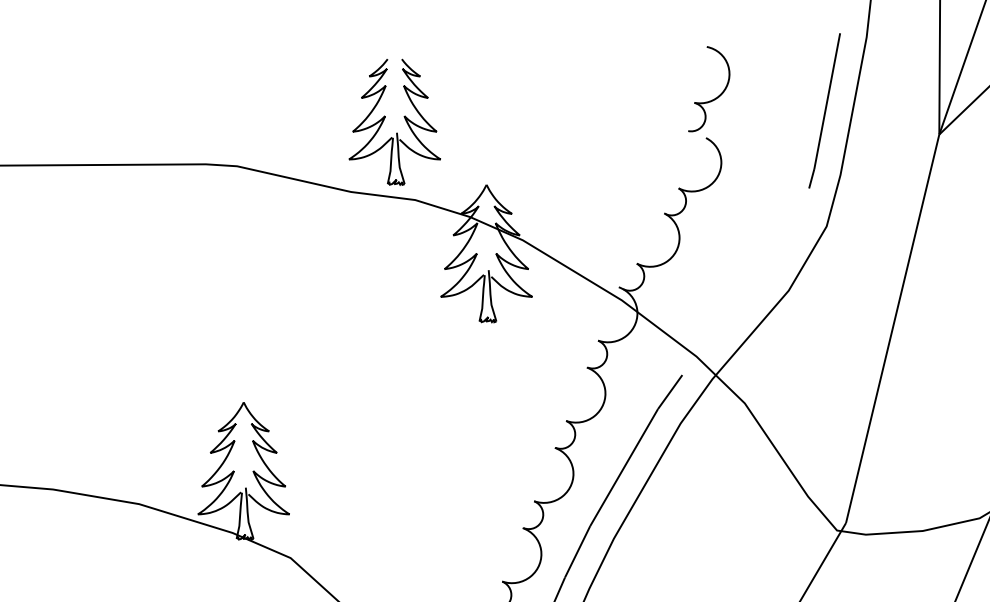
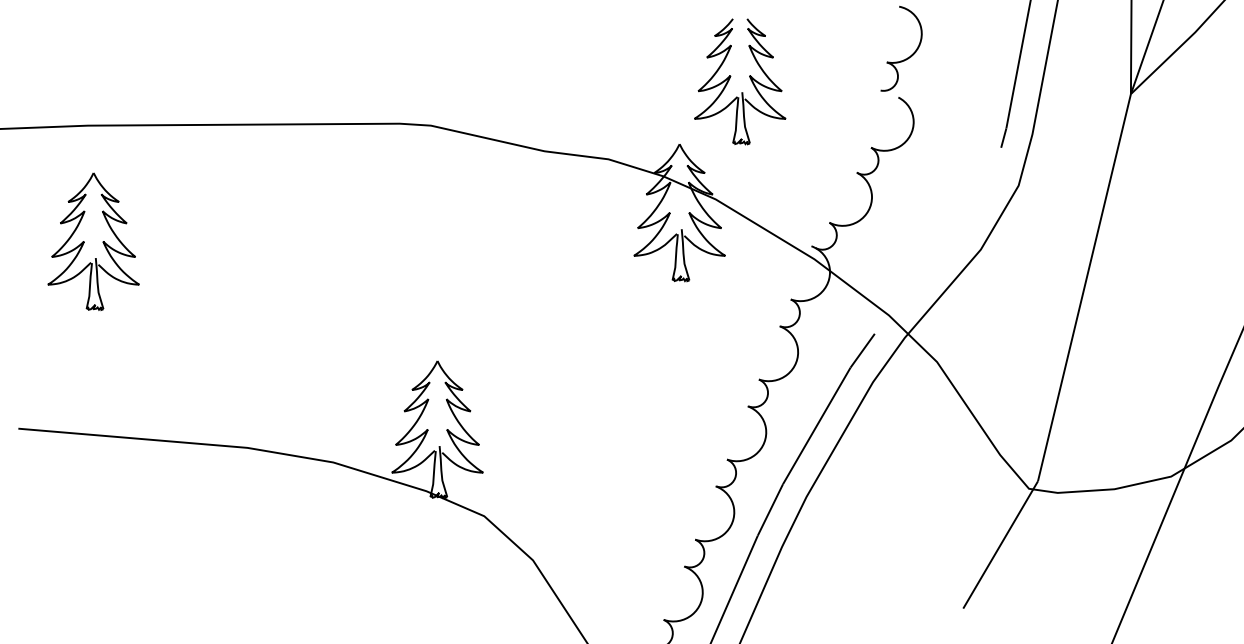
part: (404, 117) -> (749, 77), moved

